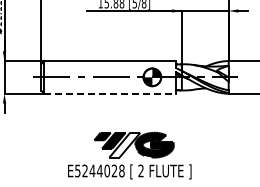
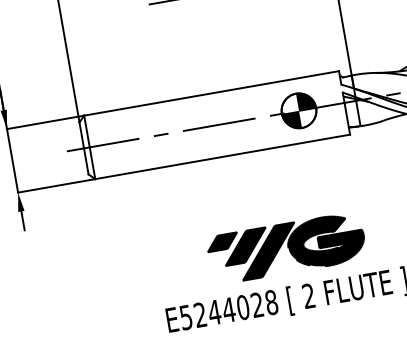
line: (110, 93) -> (223, 156), dashed -> solid
fill: (124, 144) -> (267, 250), added

